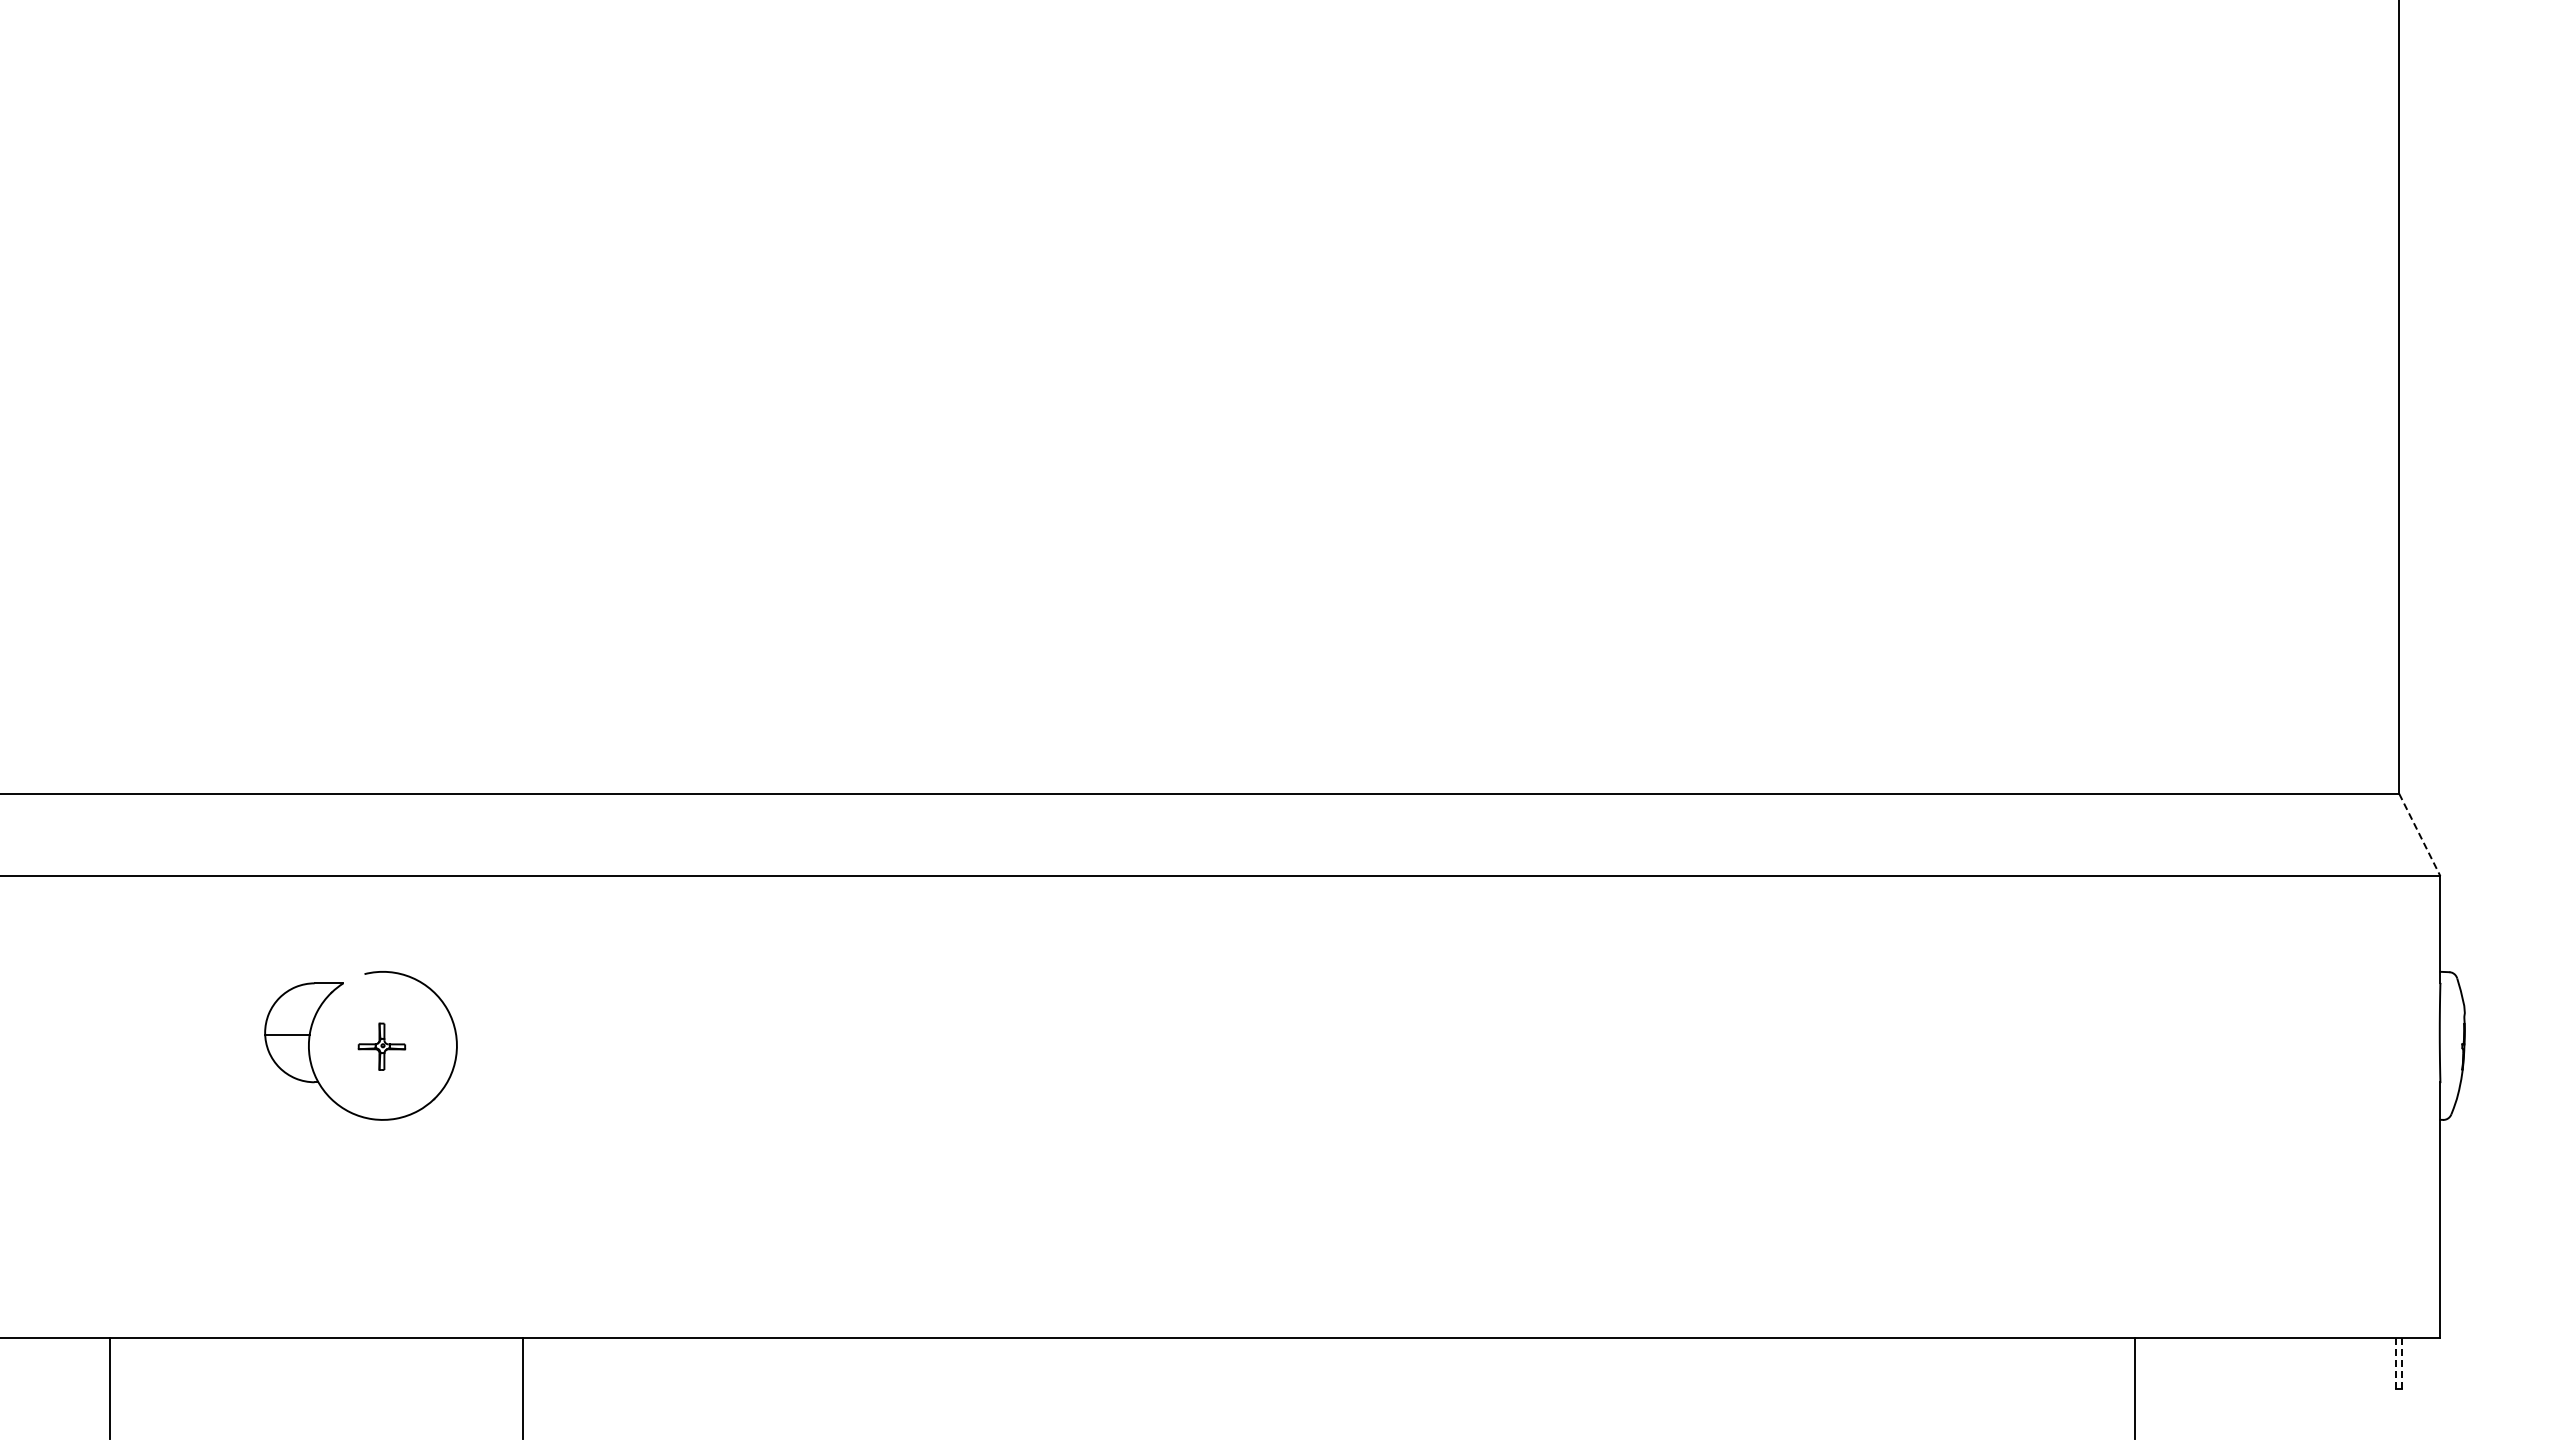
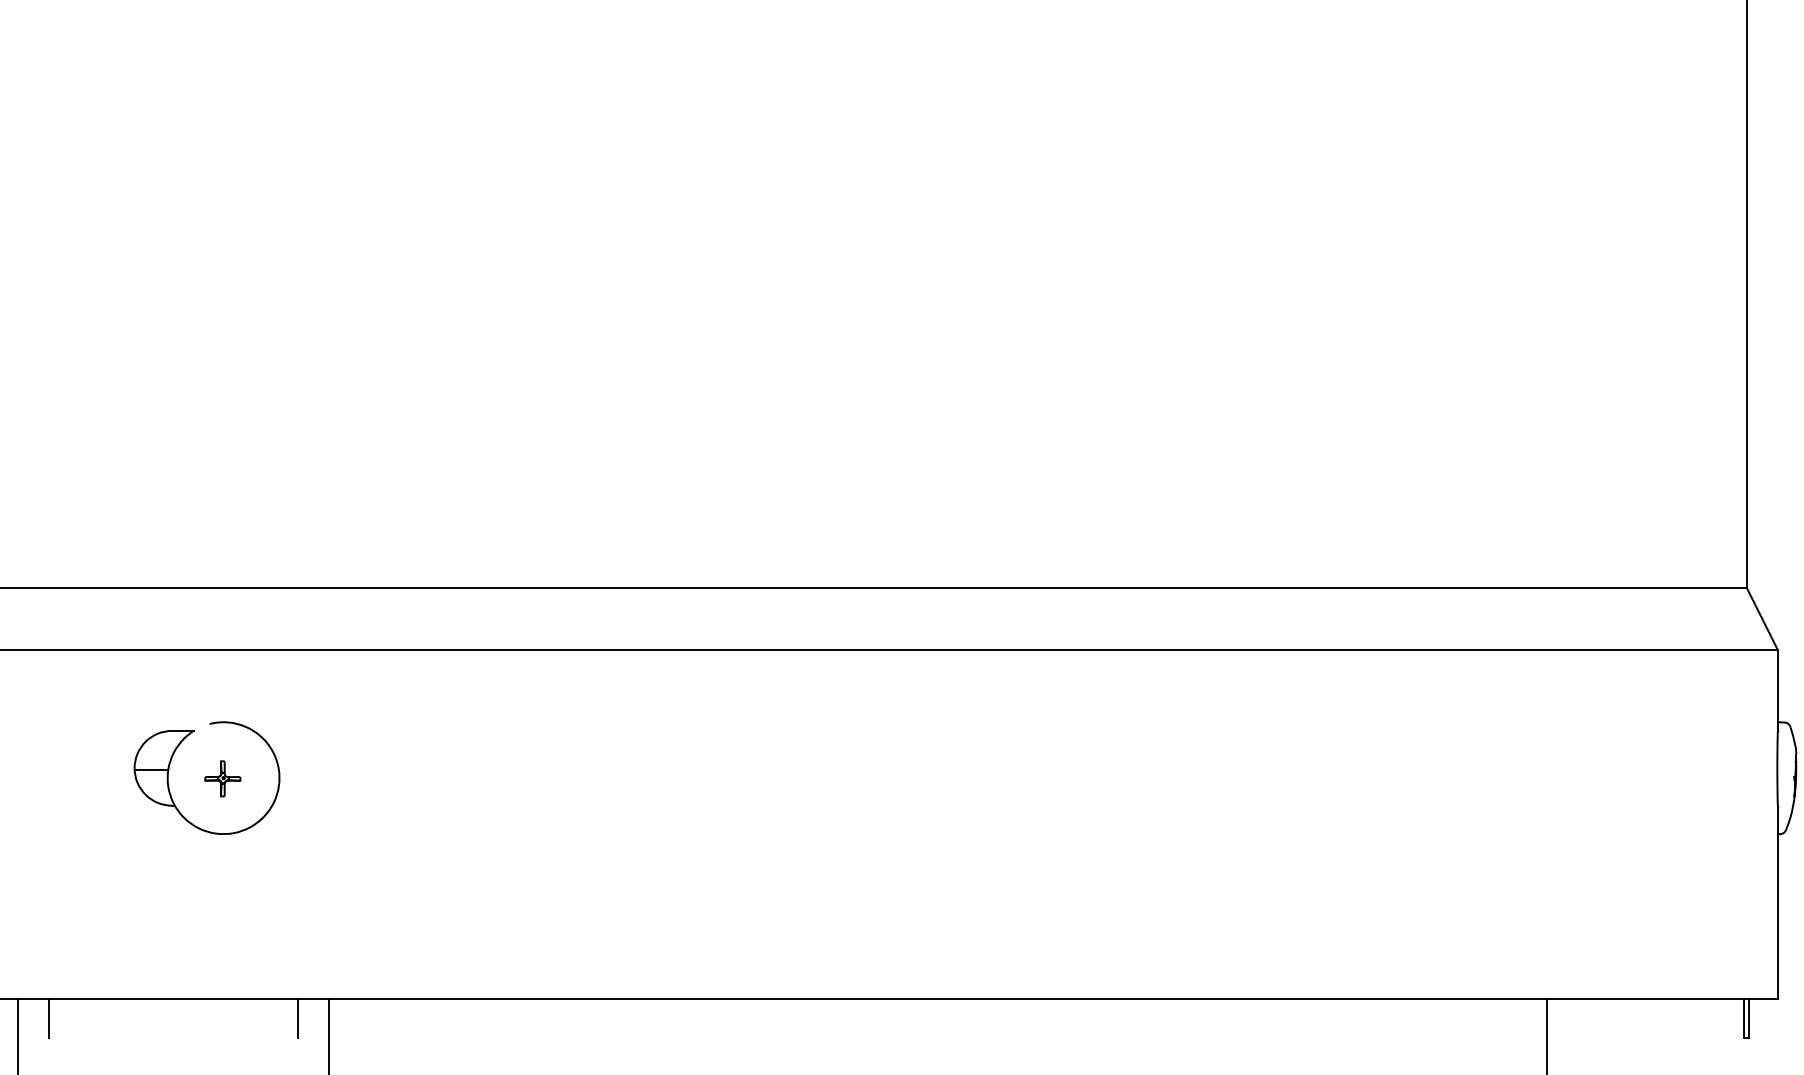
line: (2420, 835) -> (1762, 619), dashed -> solid
line: (151, 1363) -> (48, 1018), added
line: (481, 1363) -> (298, 1018), added
line: (2395, 1363) -> (1743, 1018), dashed -> solid
line: (2402, 1363) -> (1749, 1018), dashed -> solid

